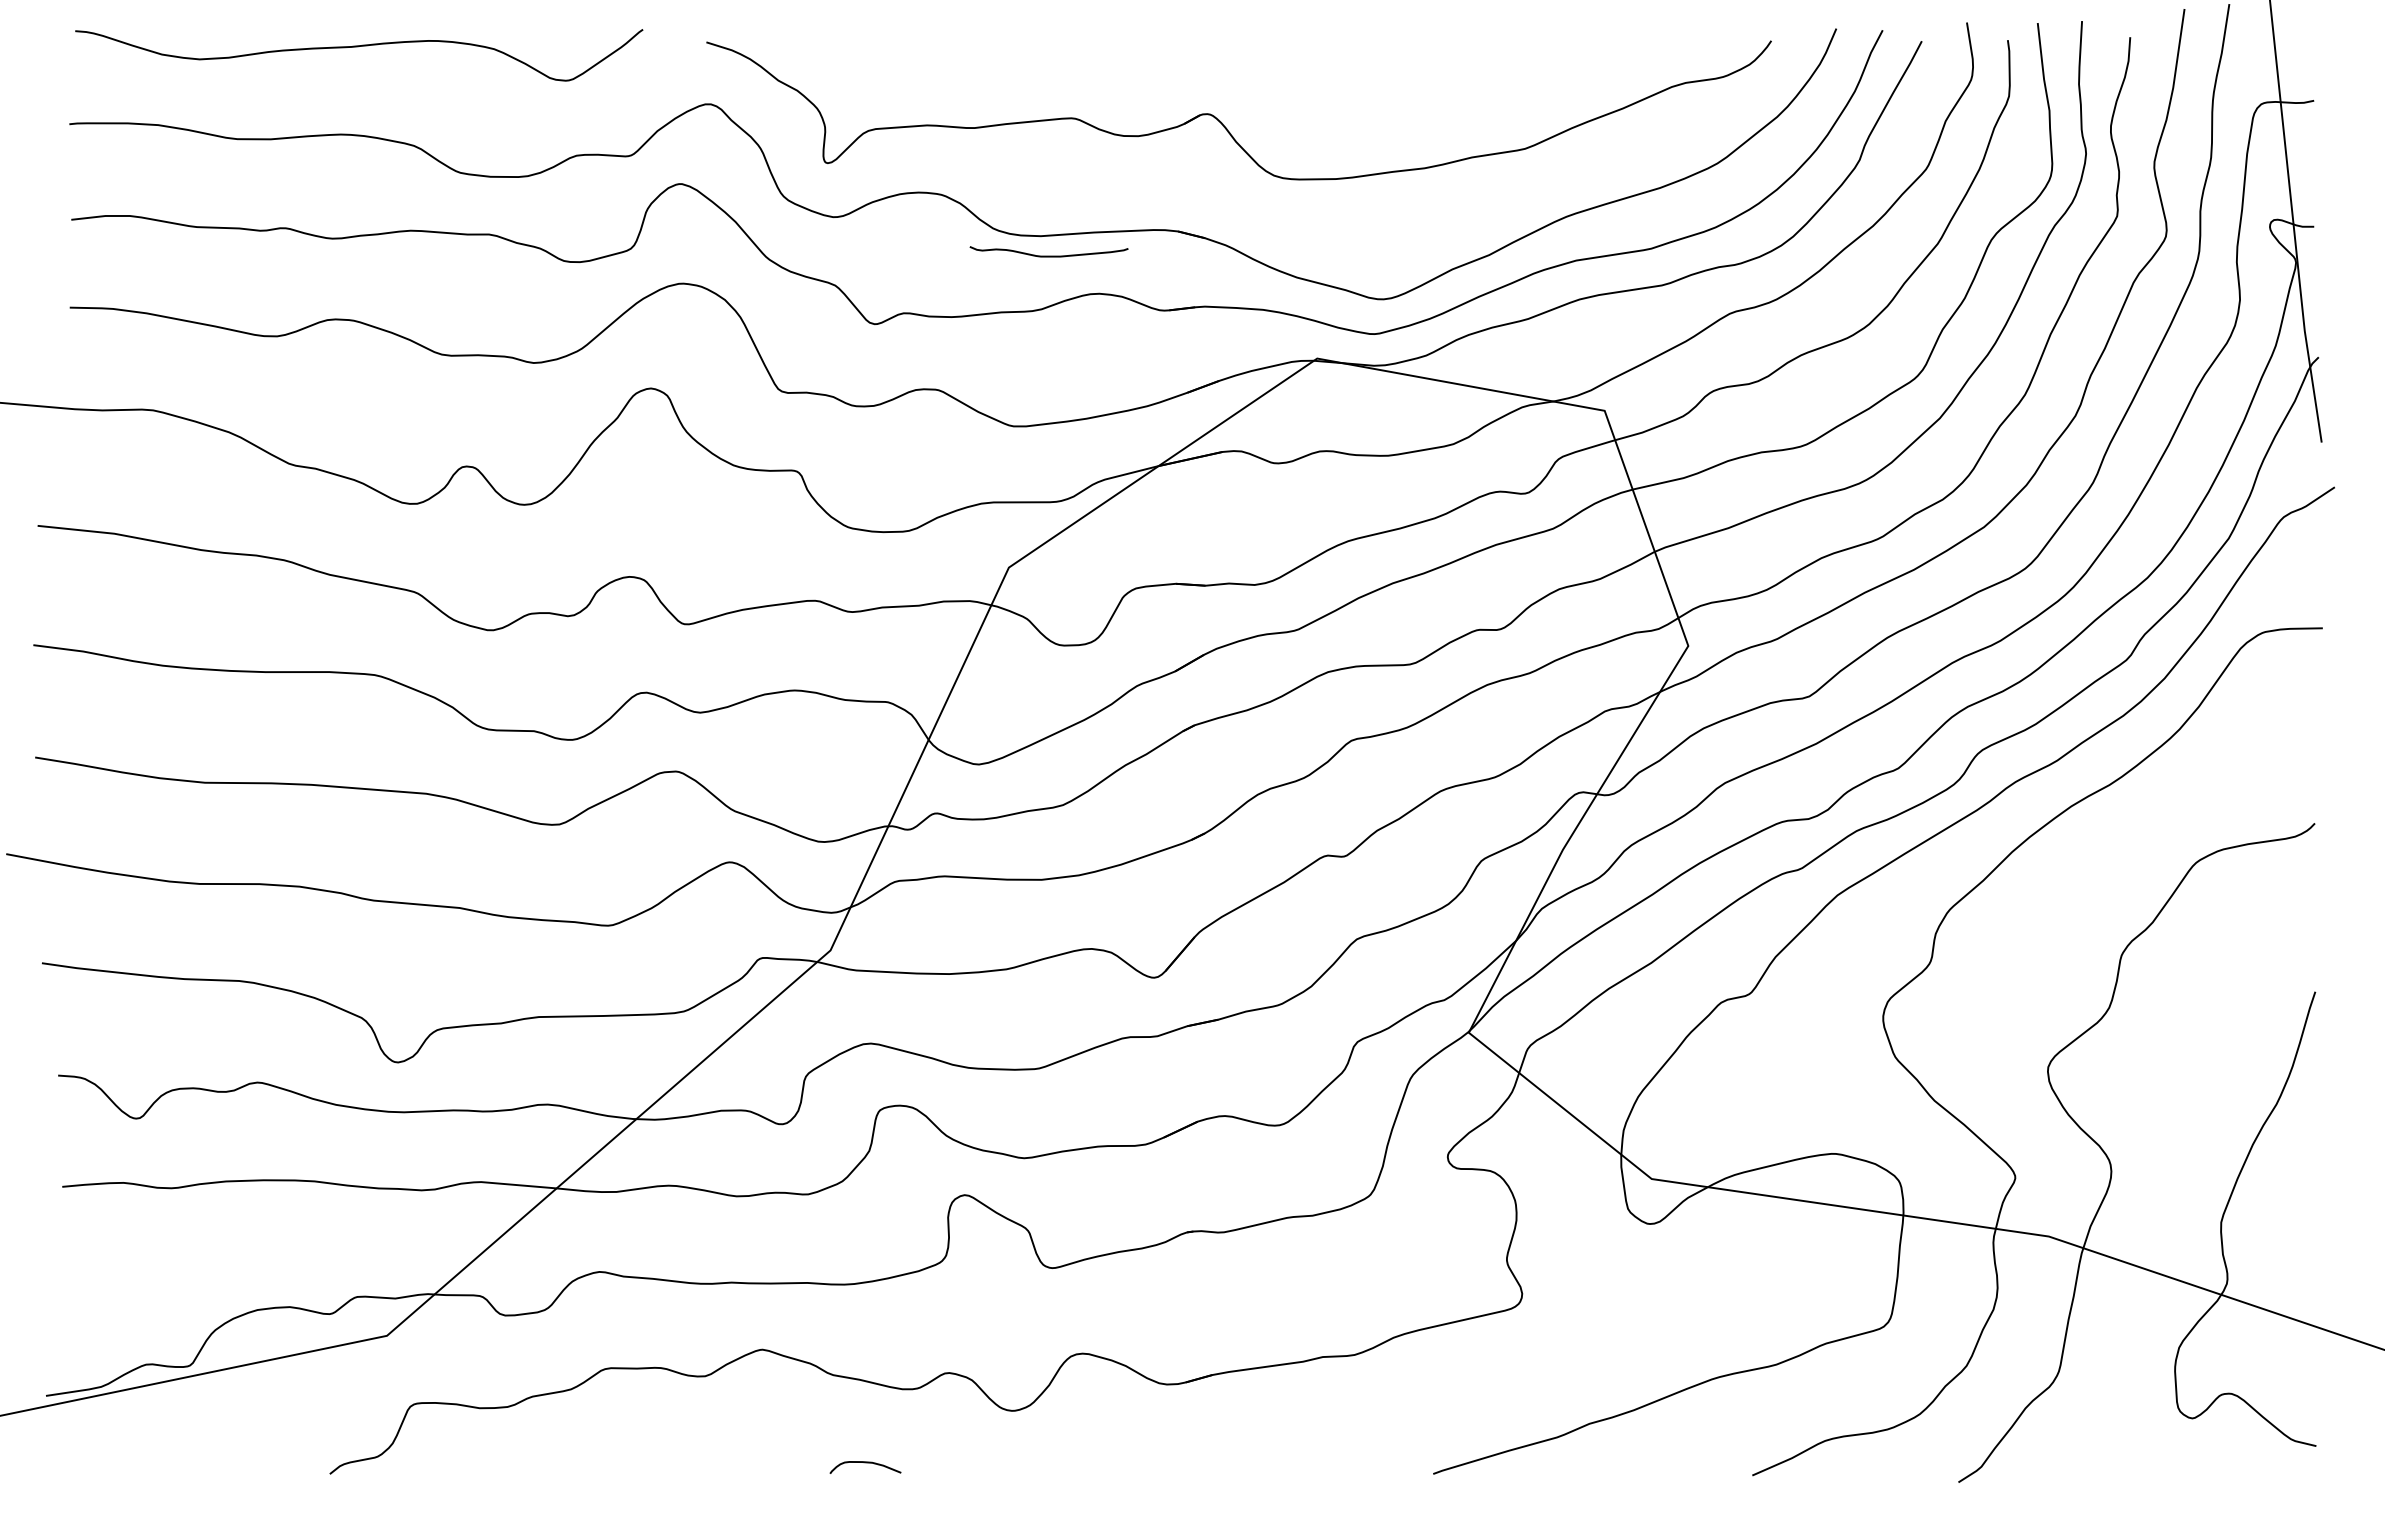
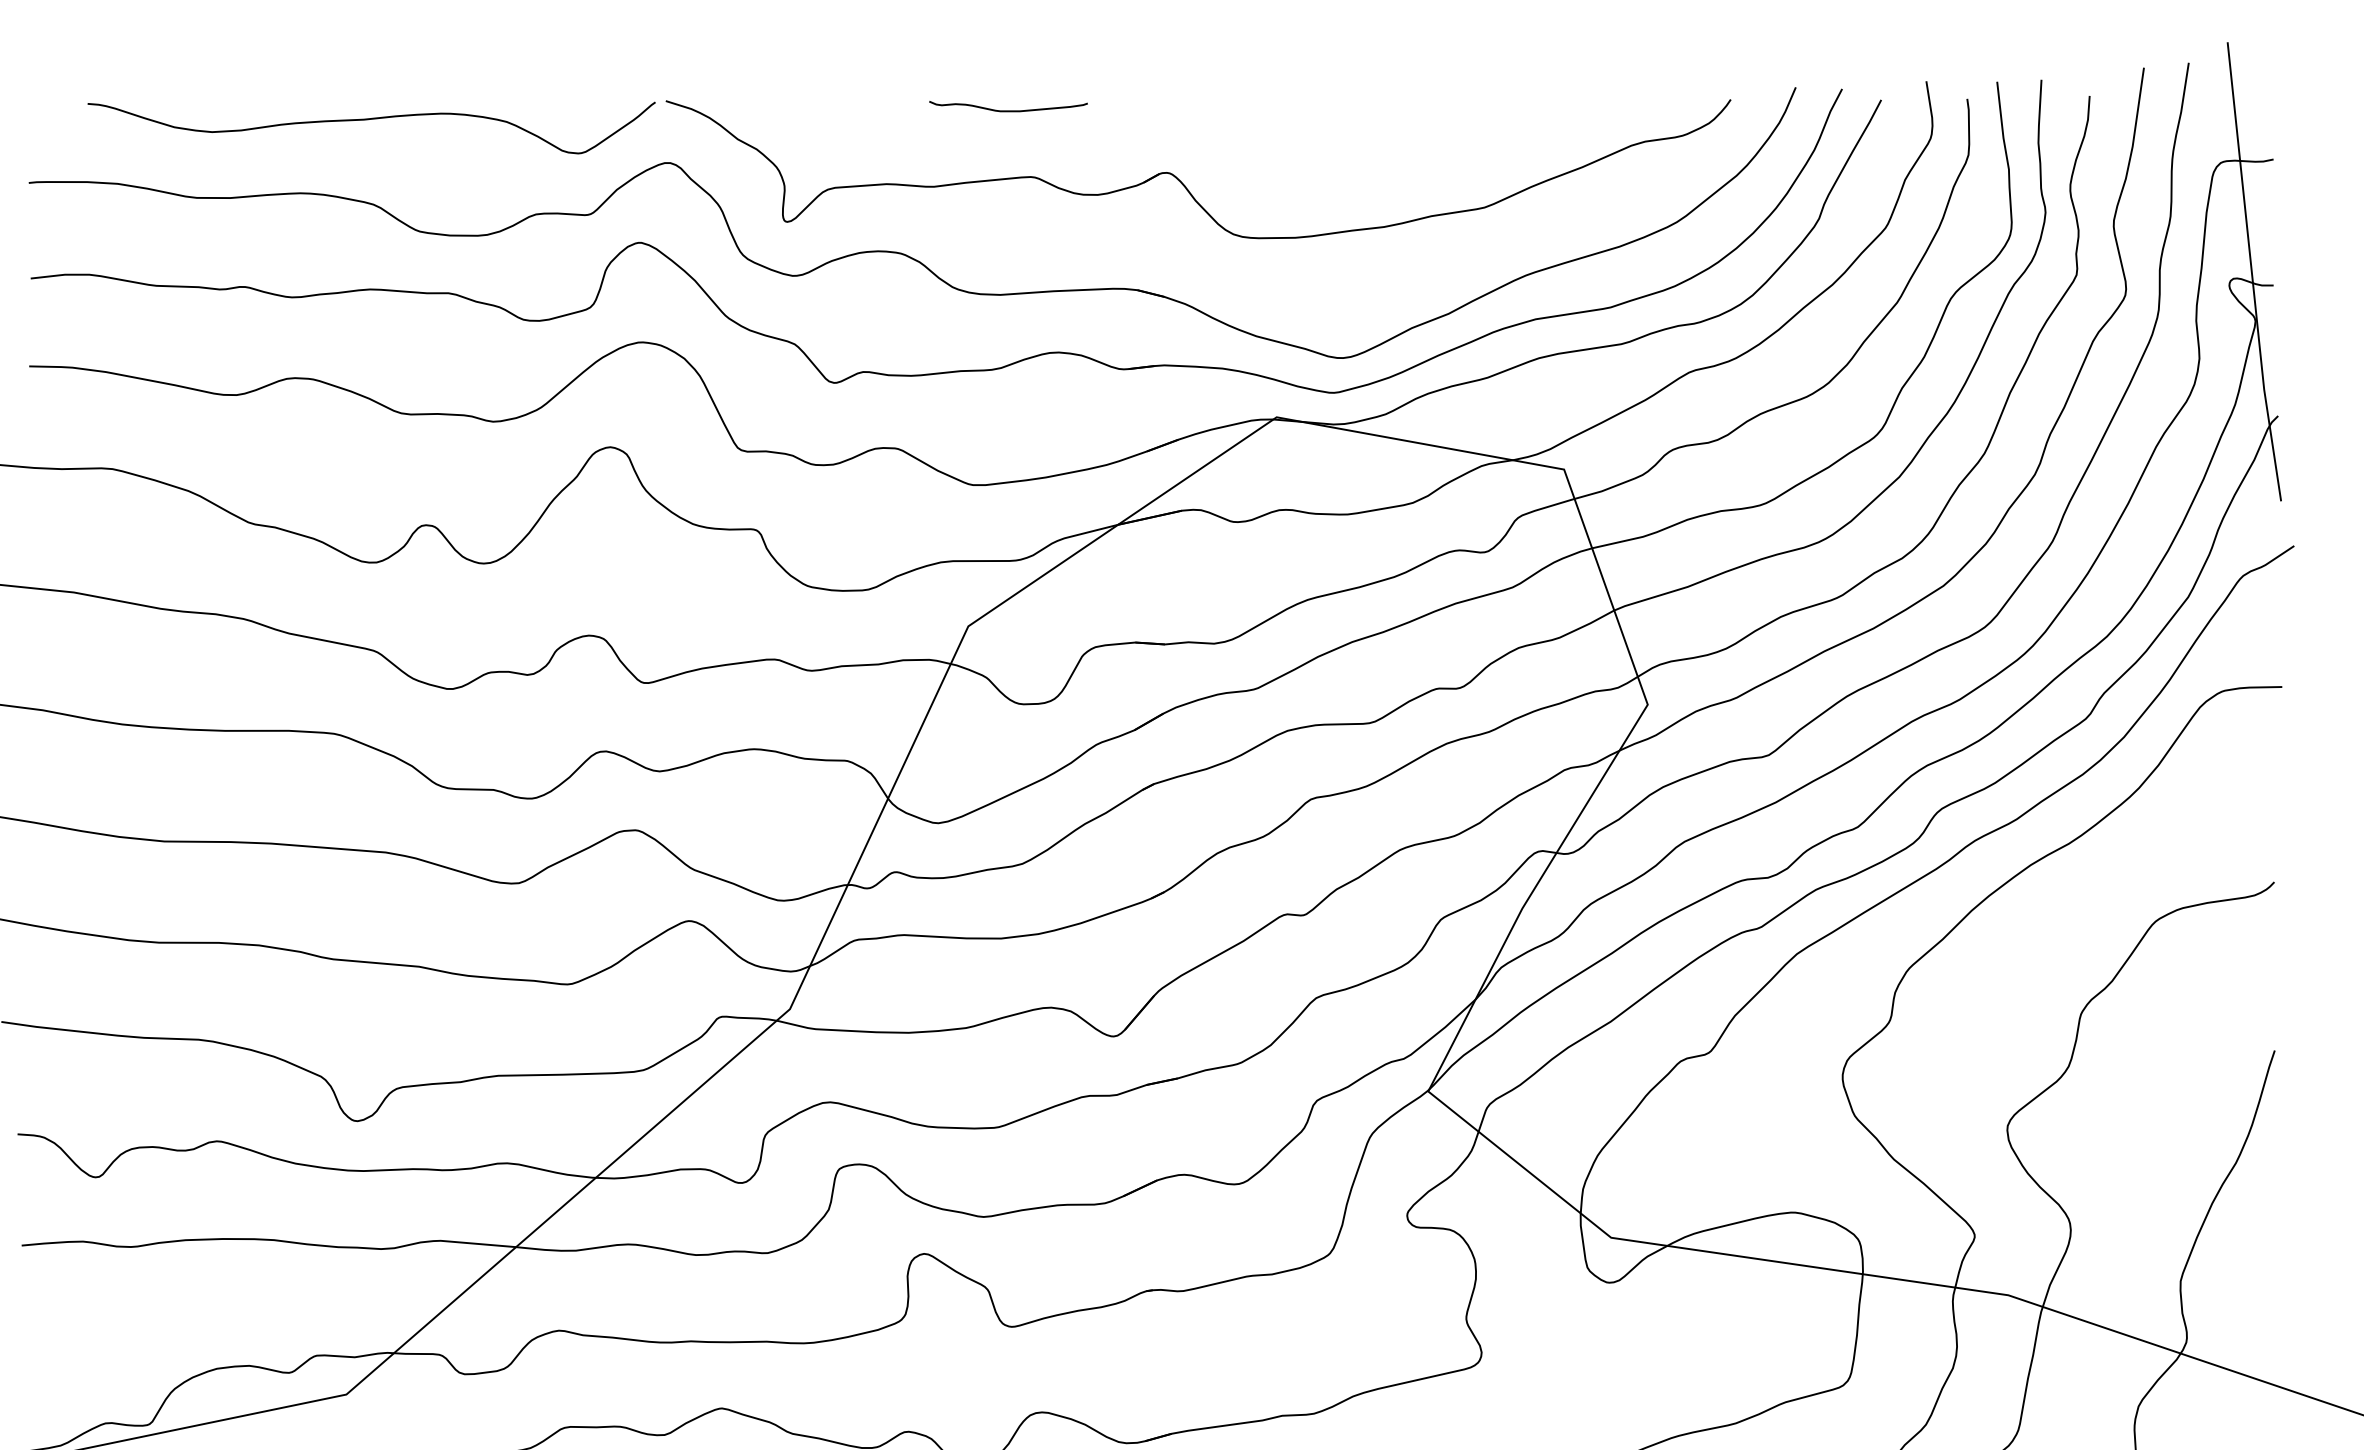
curve: (358, 47) -> (370, 120), moved
curve: (1048, 255) -> (1007, 110), moved

